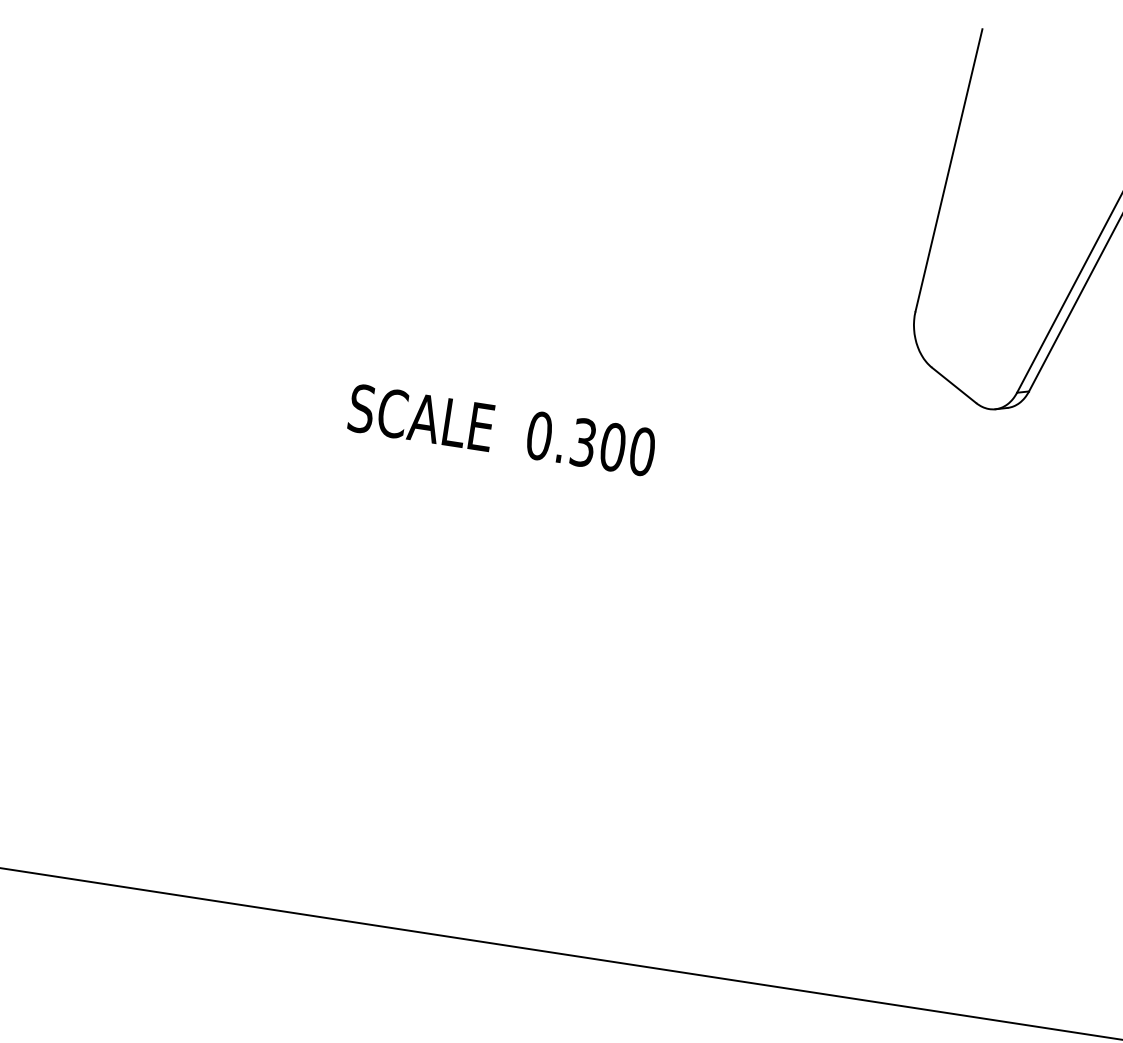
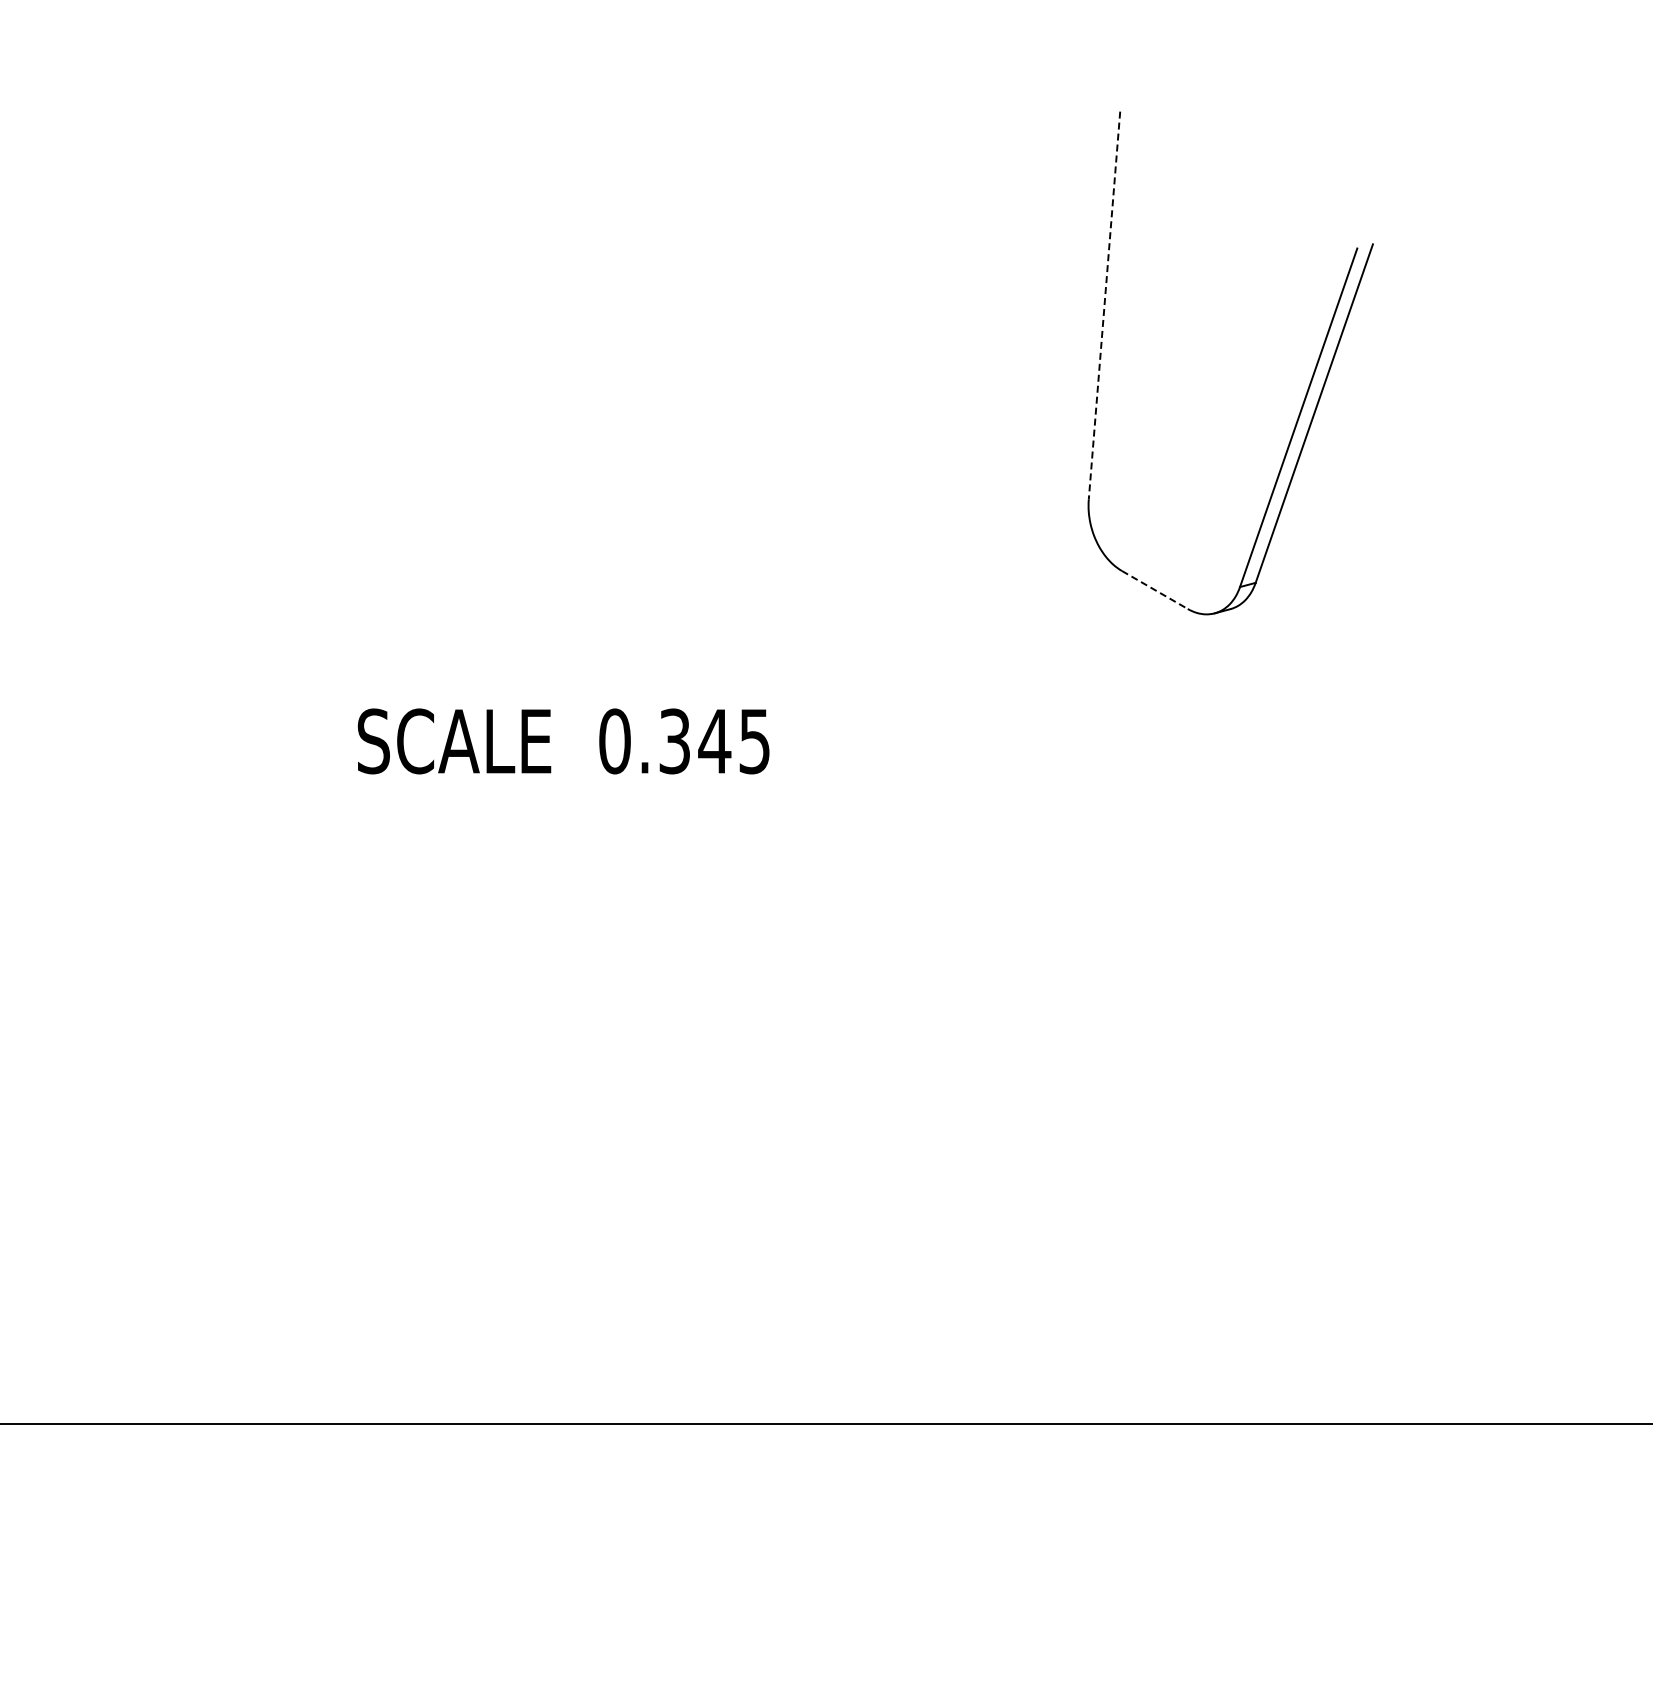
line: (949, 170) -> (1104, 305), solid -> dashed
line: (953, 384) -> (1154, 589), solid -> dashed
text: (627, 449) -> (734, 741), 0.300 -> 0.345

